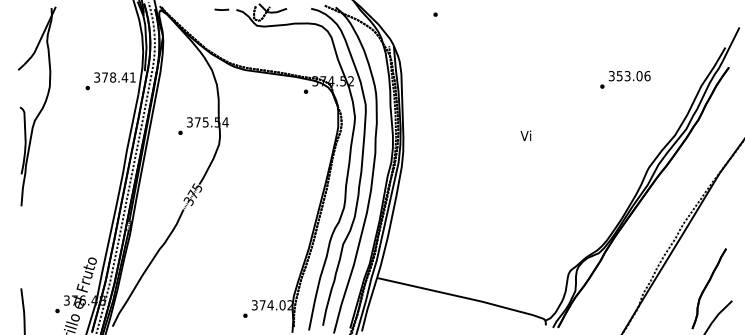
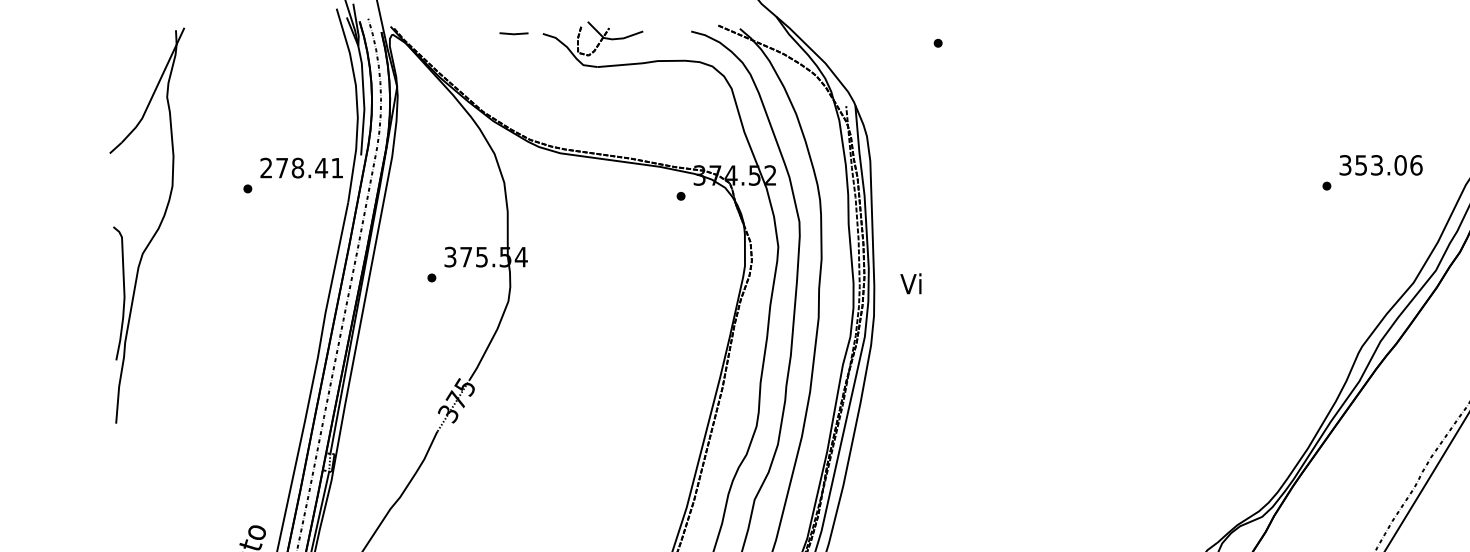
text: (97, 77) -> (267, 168), 378.41 -> 278.41
text: (625, 79) -> (1372, 171), moved
text: (525, 135) -> (910, 283), moved

